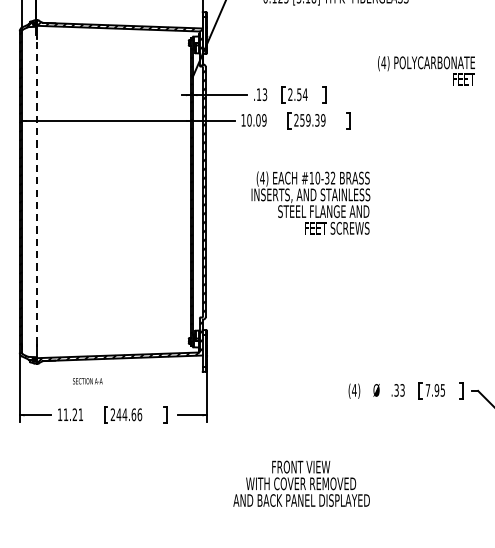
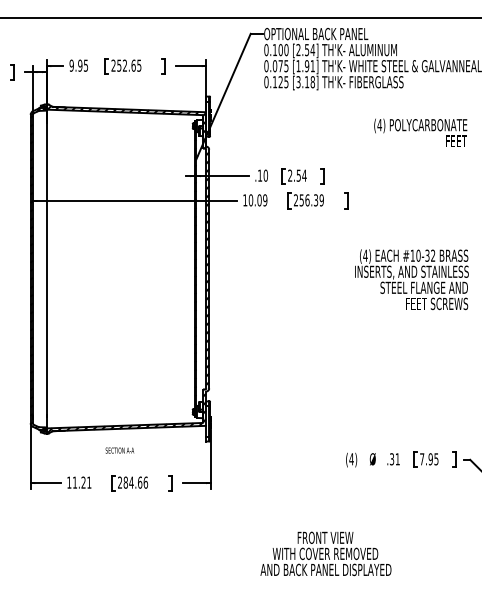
text: (426, 70) -> (420, 132), moved
text: (264, 94) -> (265, 175), .13 -> .10
text: (308, 120) -> (307, 200), 259.39 -> 256.39
line: (36, 191) -> (46, 268), dashed -> solid
text: (310, 202) -> (411, 279), moved
text: (87, 381) -> (119, 450), moved
text: (402, 390) -> (397, 459), .33 -> .31
text: (118, 414) -> (125, 482), 244.66 -> 284.66
text: (301, 483) -> (325, 553), moved

